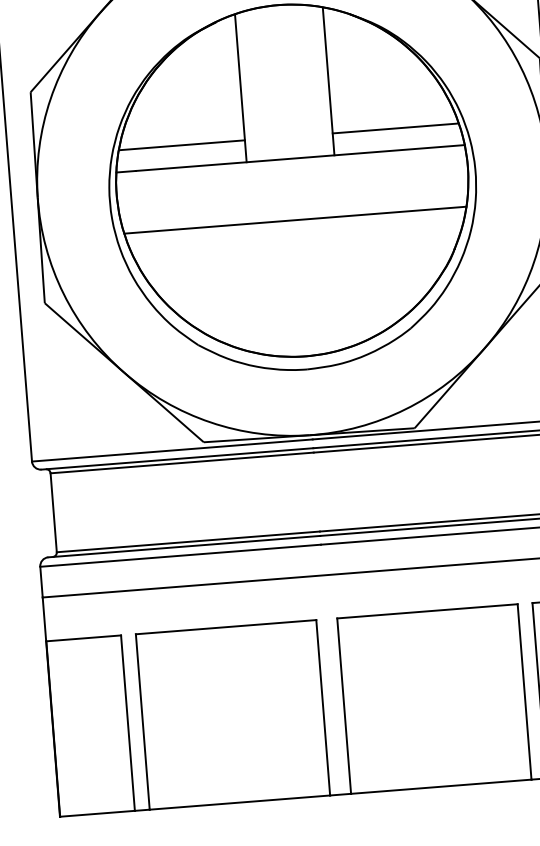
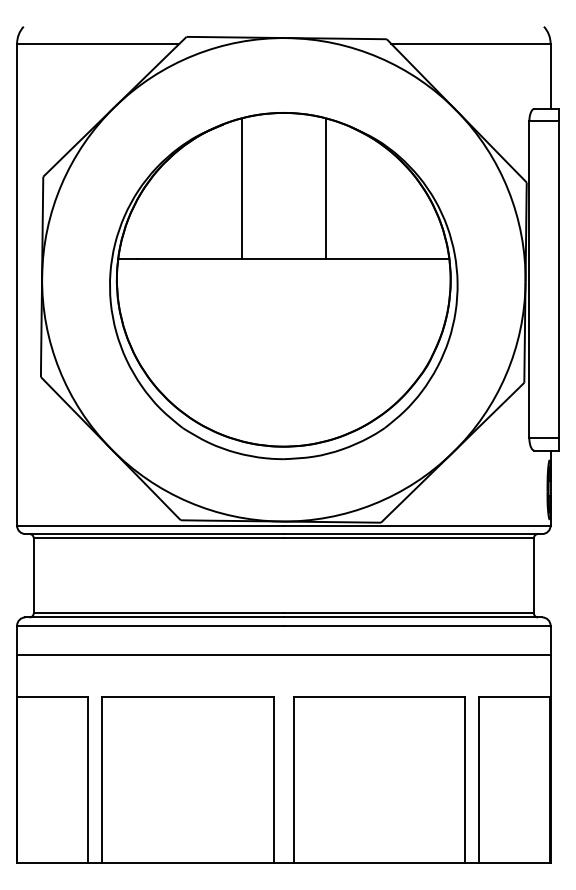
line: (395, 128) -> (385, 238), removed
line: (182, 145) -> (182, 238), removed
line: (295, 220) -> (283, 317), removed

